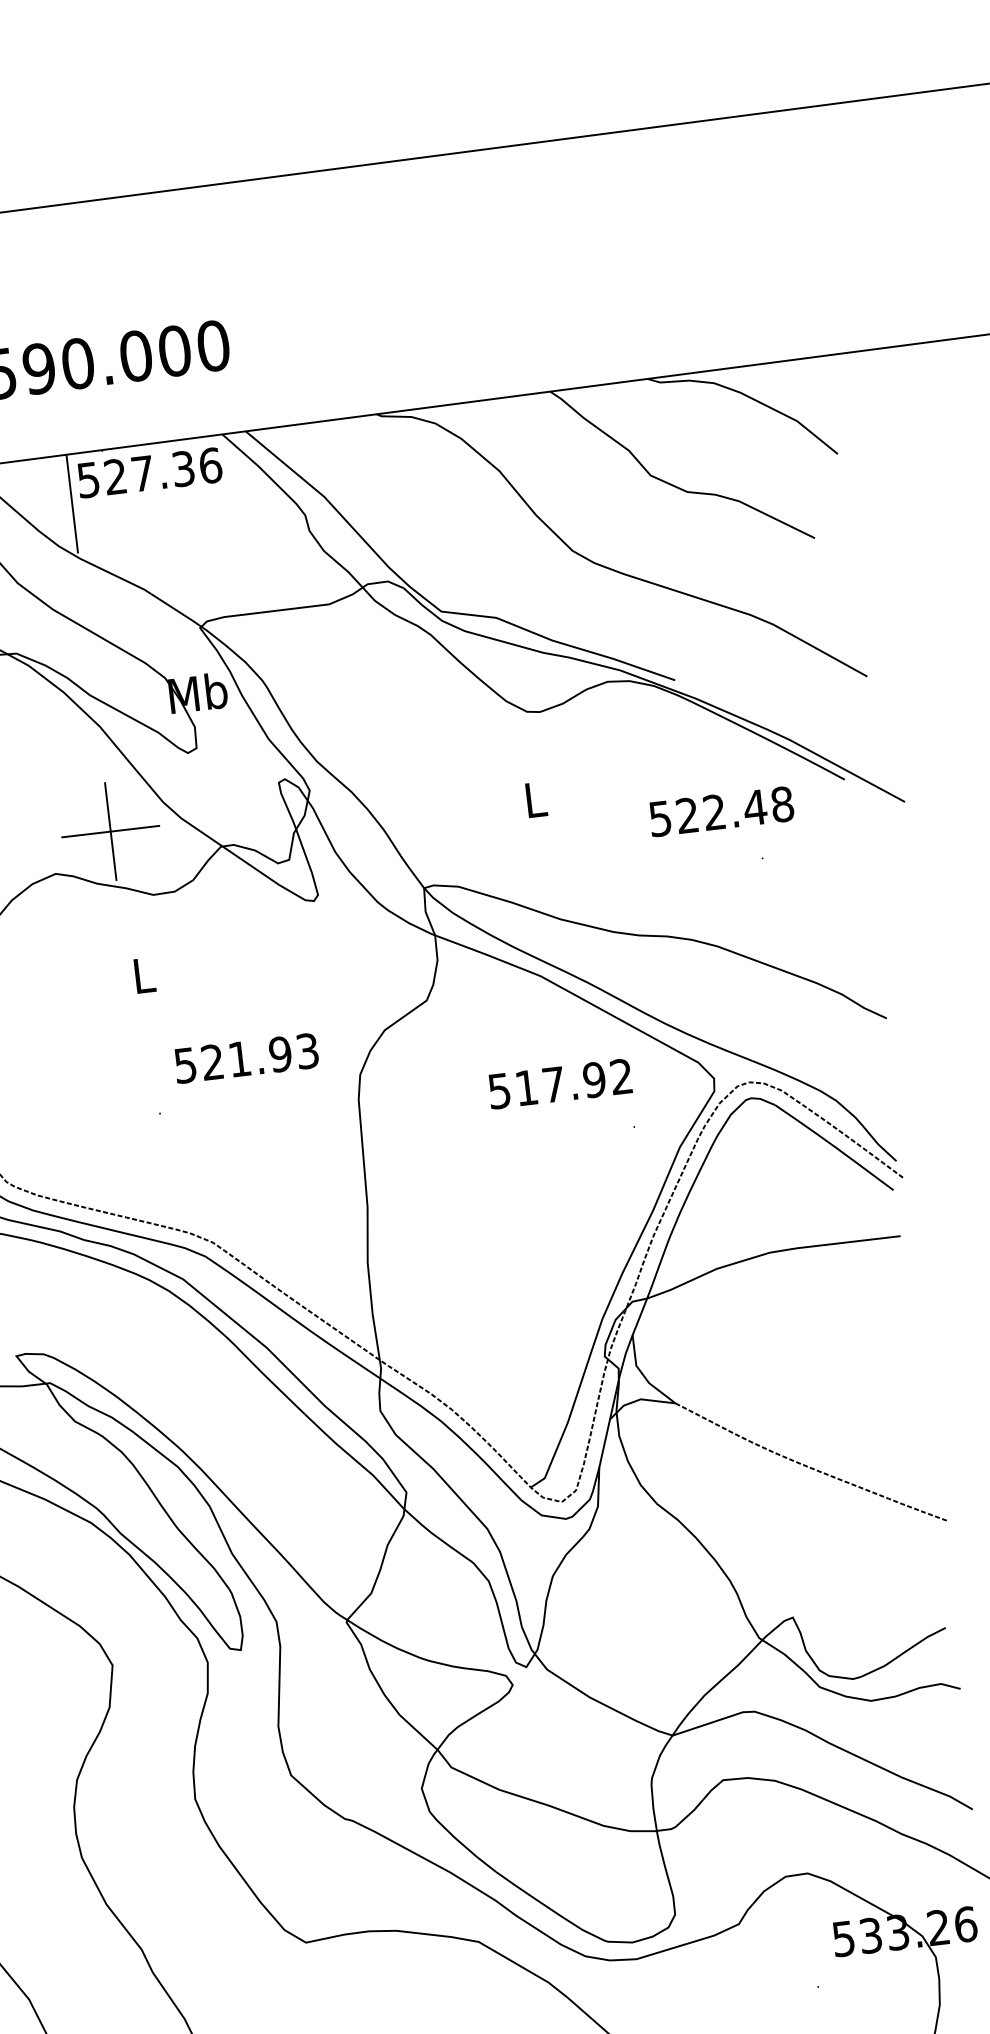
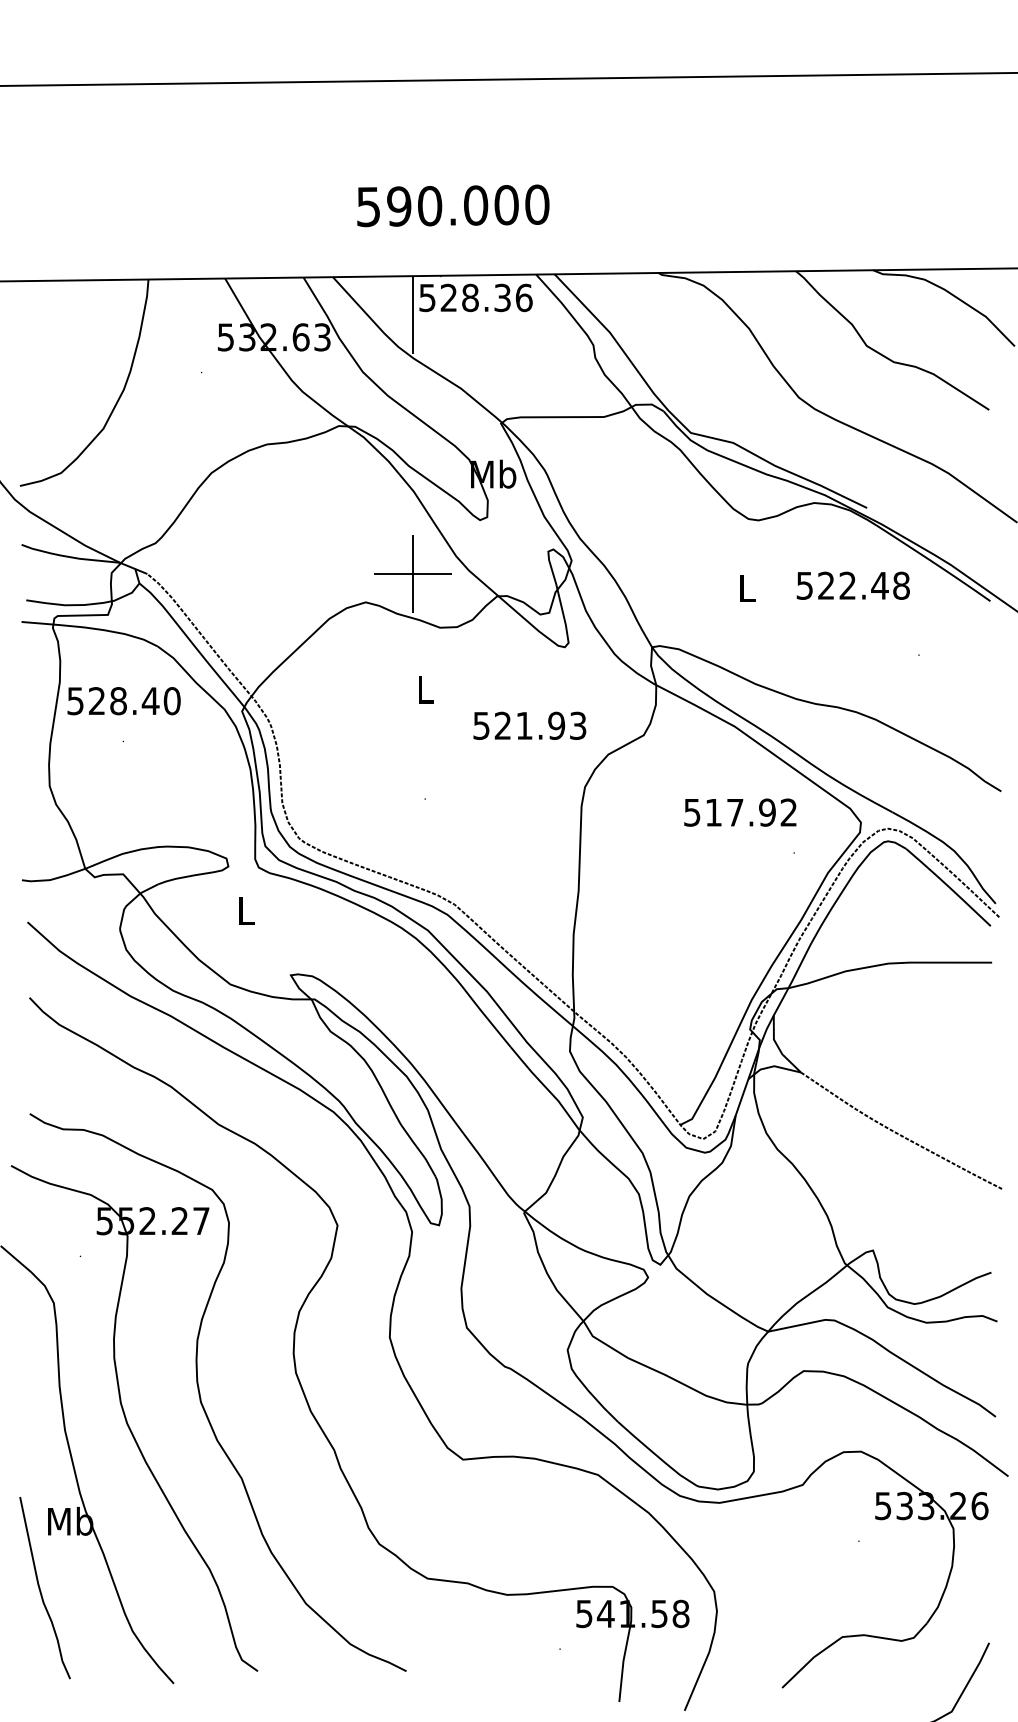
text: (142, 473) -> (470, 297), 527.36 -> 528.36
text: (720, 811) -> (852, 585), moved
text: (246, 1057) -> (529, 725), moved

